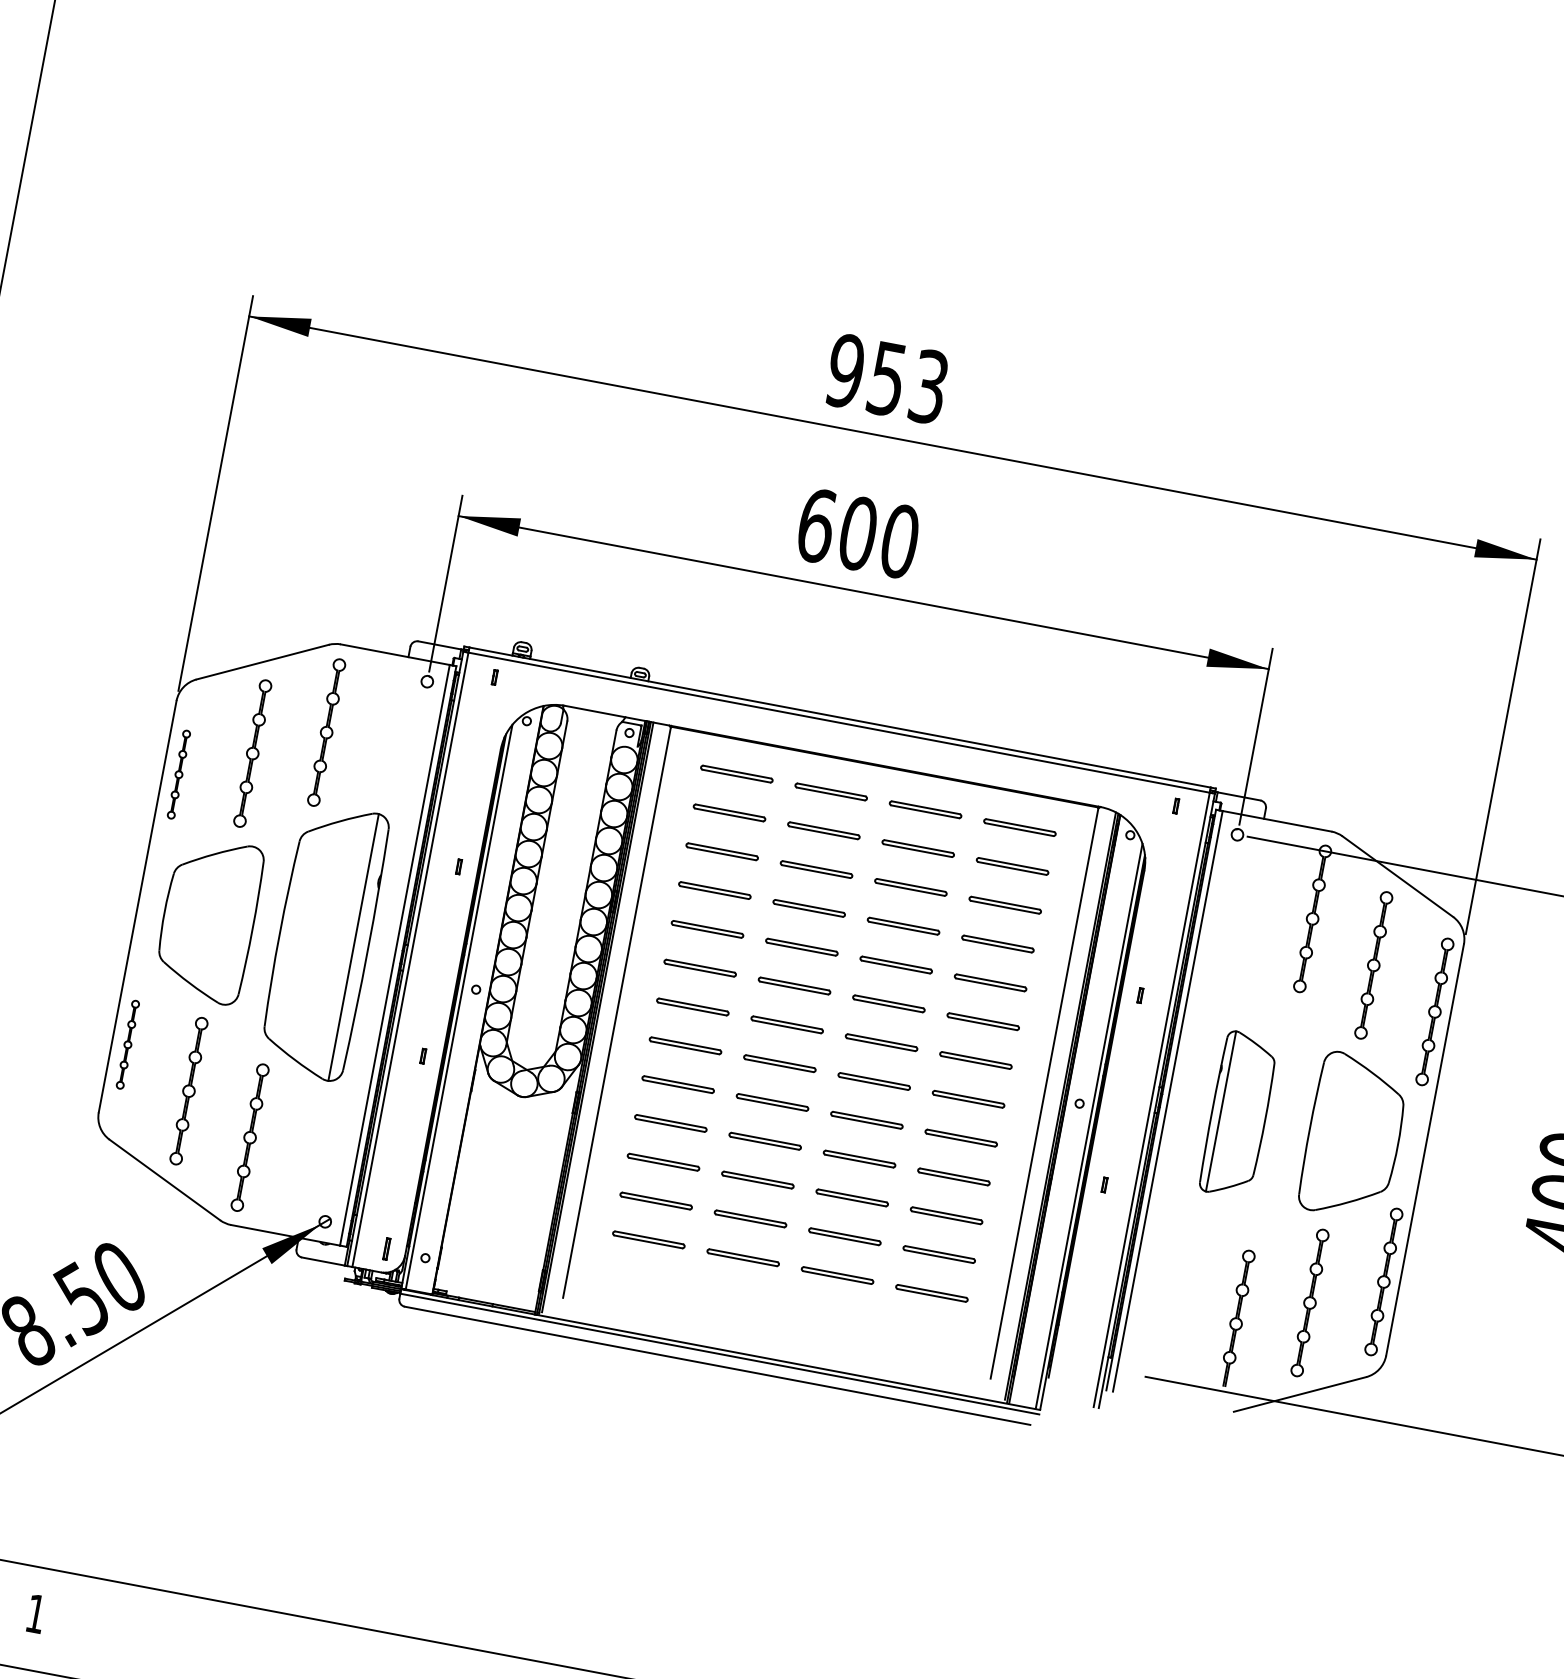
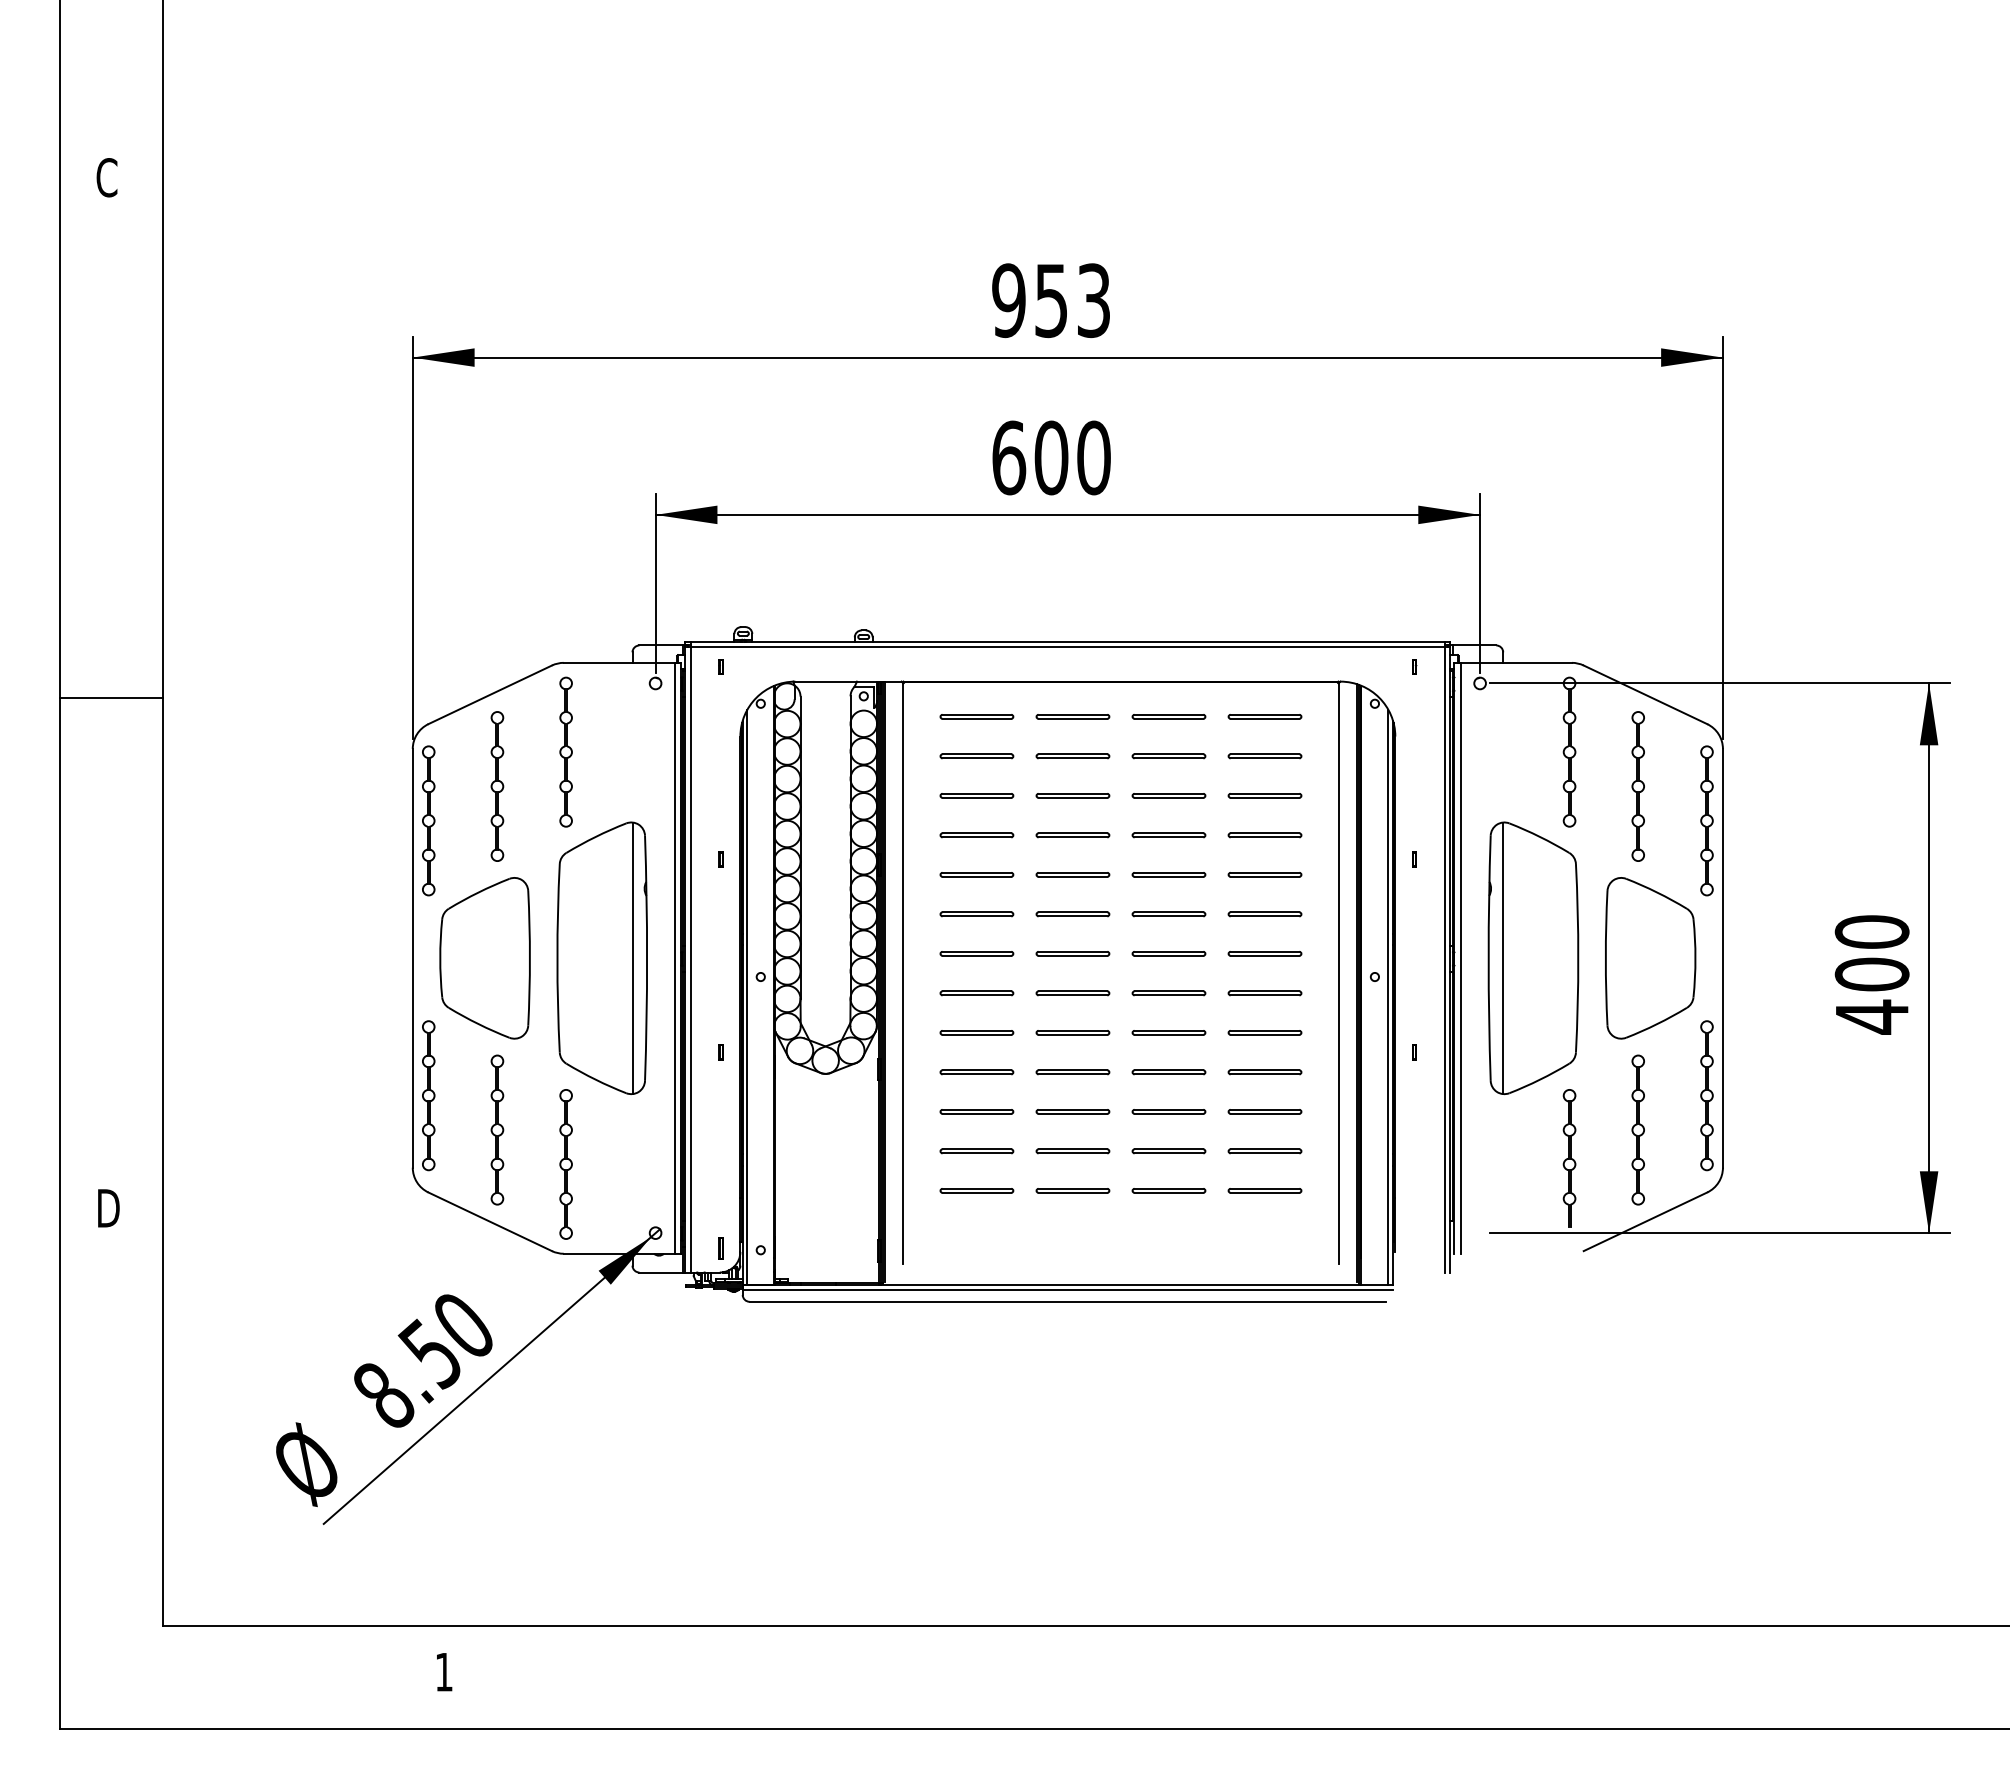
part: (178, 774) -> (428, 820), size x1.67
part: (127, 1044) -> (428, 1095), size x1.67
part: (1238, 1114) -> (1533, 958), size x1.67

